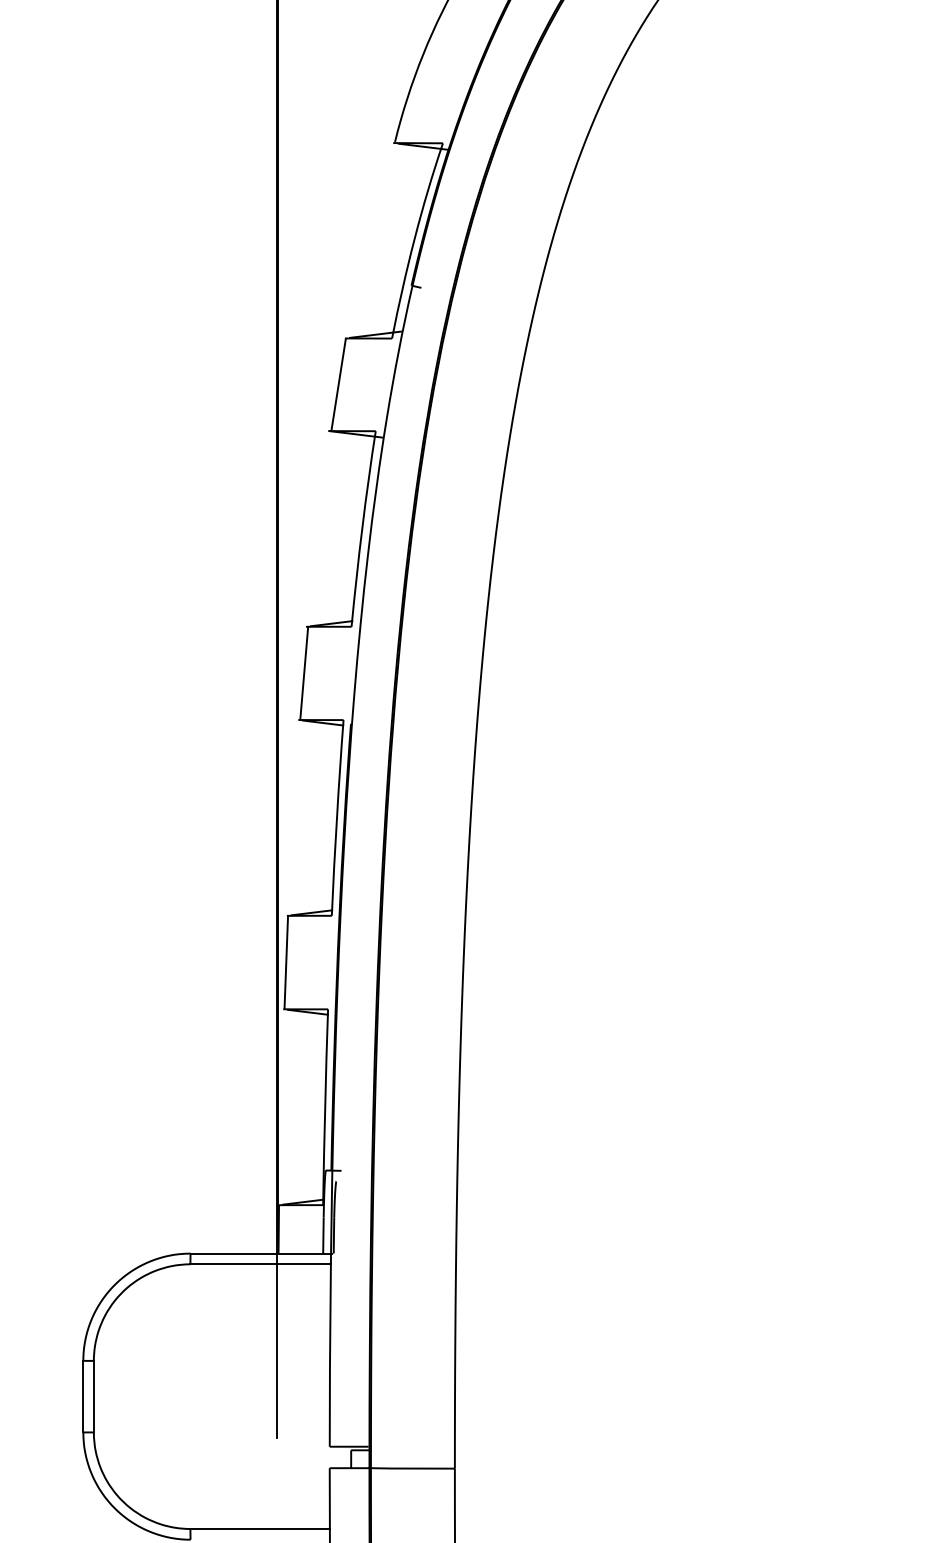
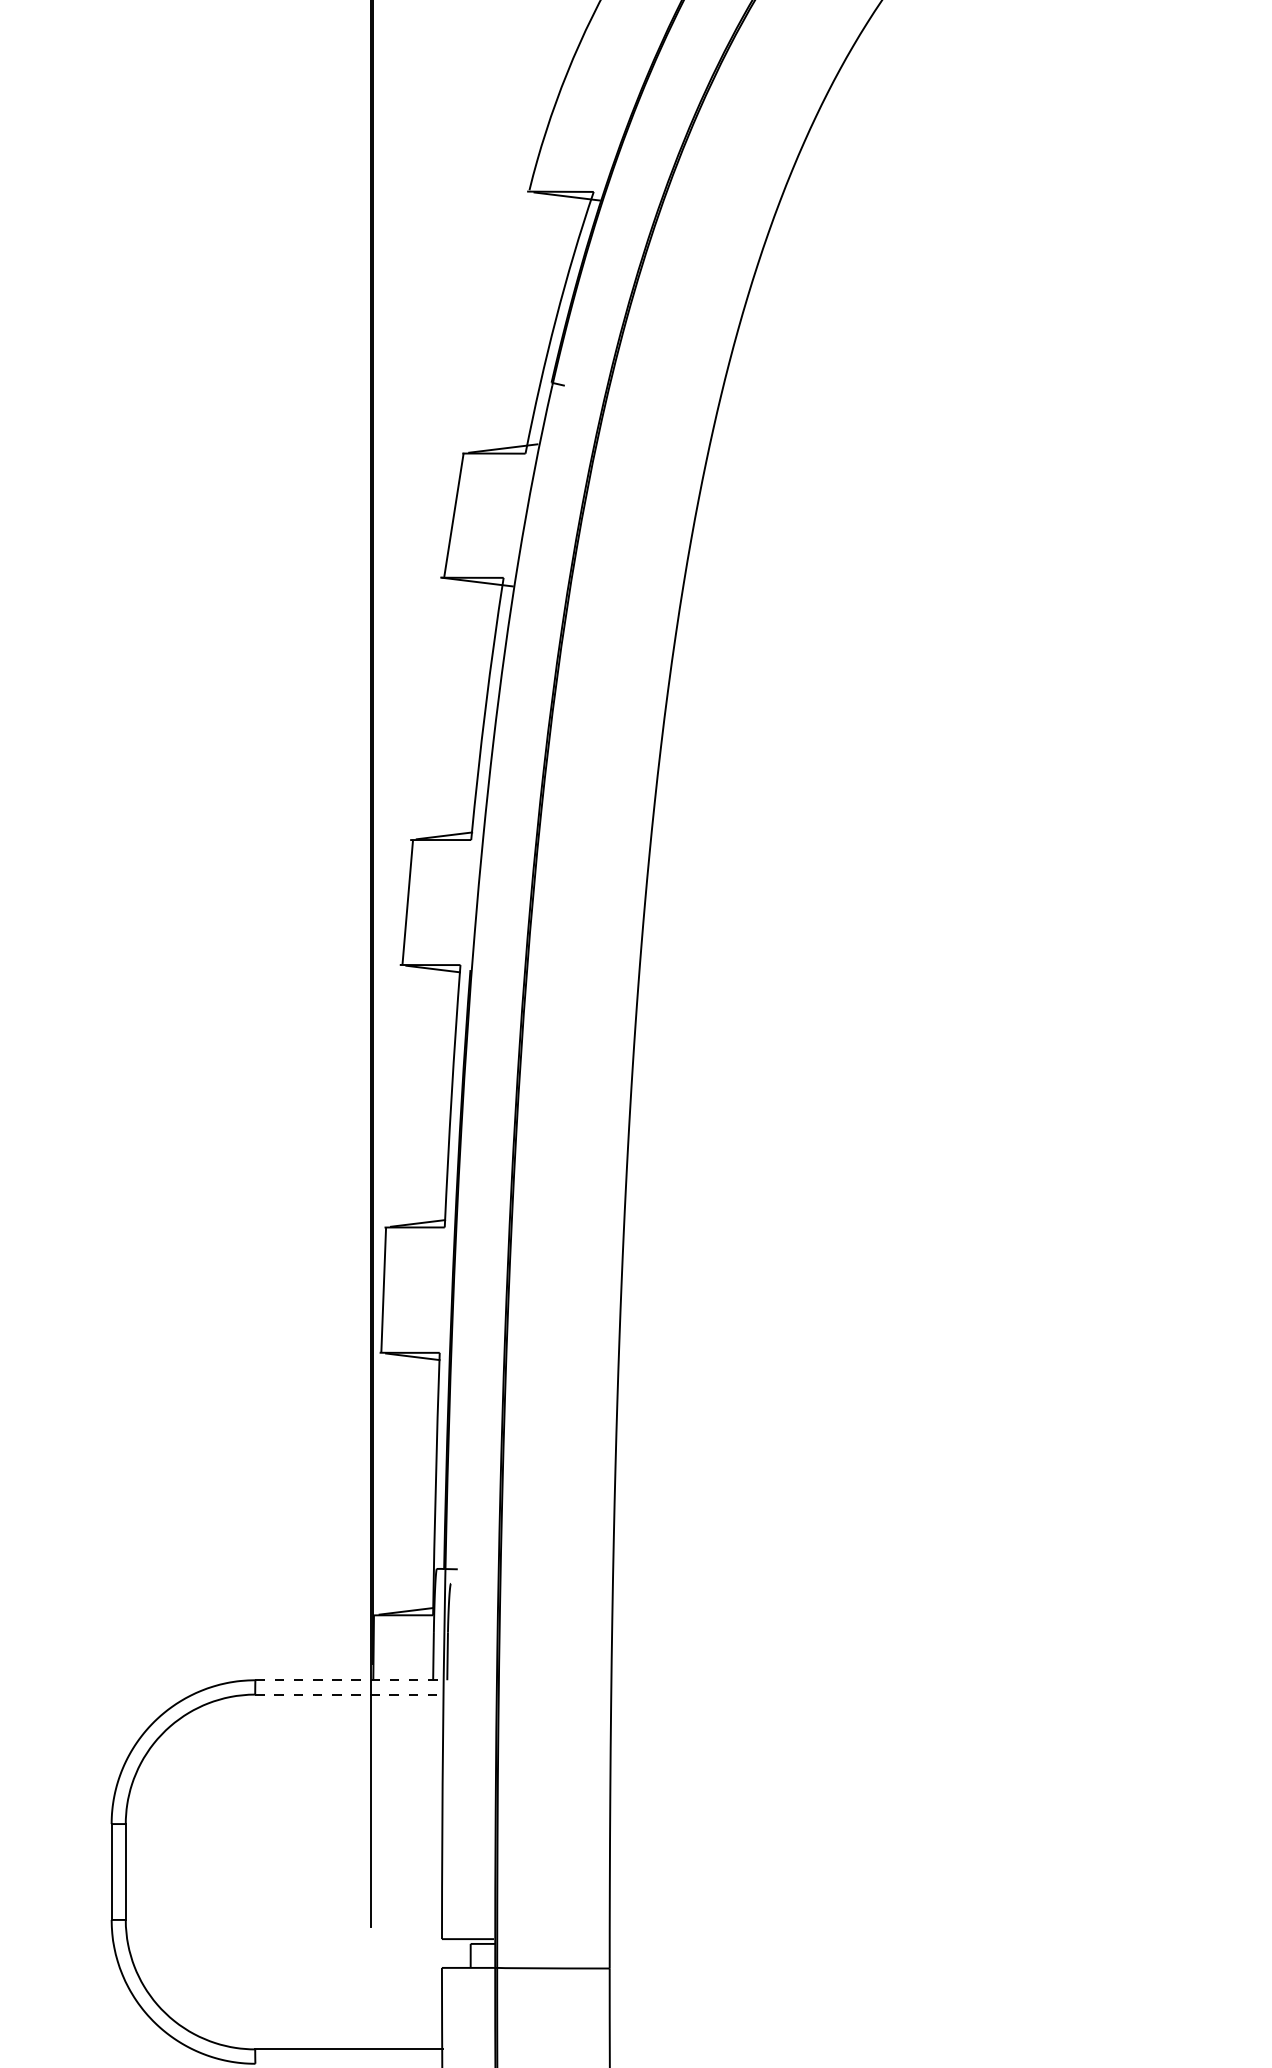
line: (261, 1253) -> (350, 1680), solid -> dashed
line: (260, 1264) -> (349, 1694), solid -> dashed

